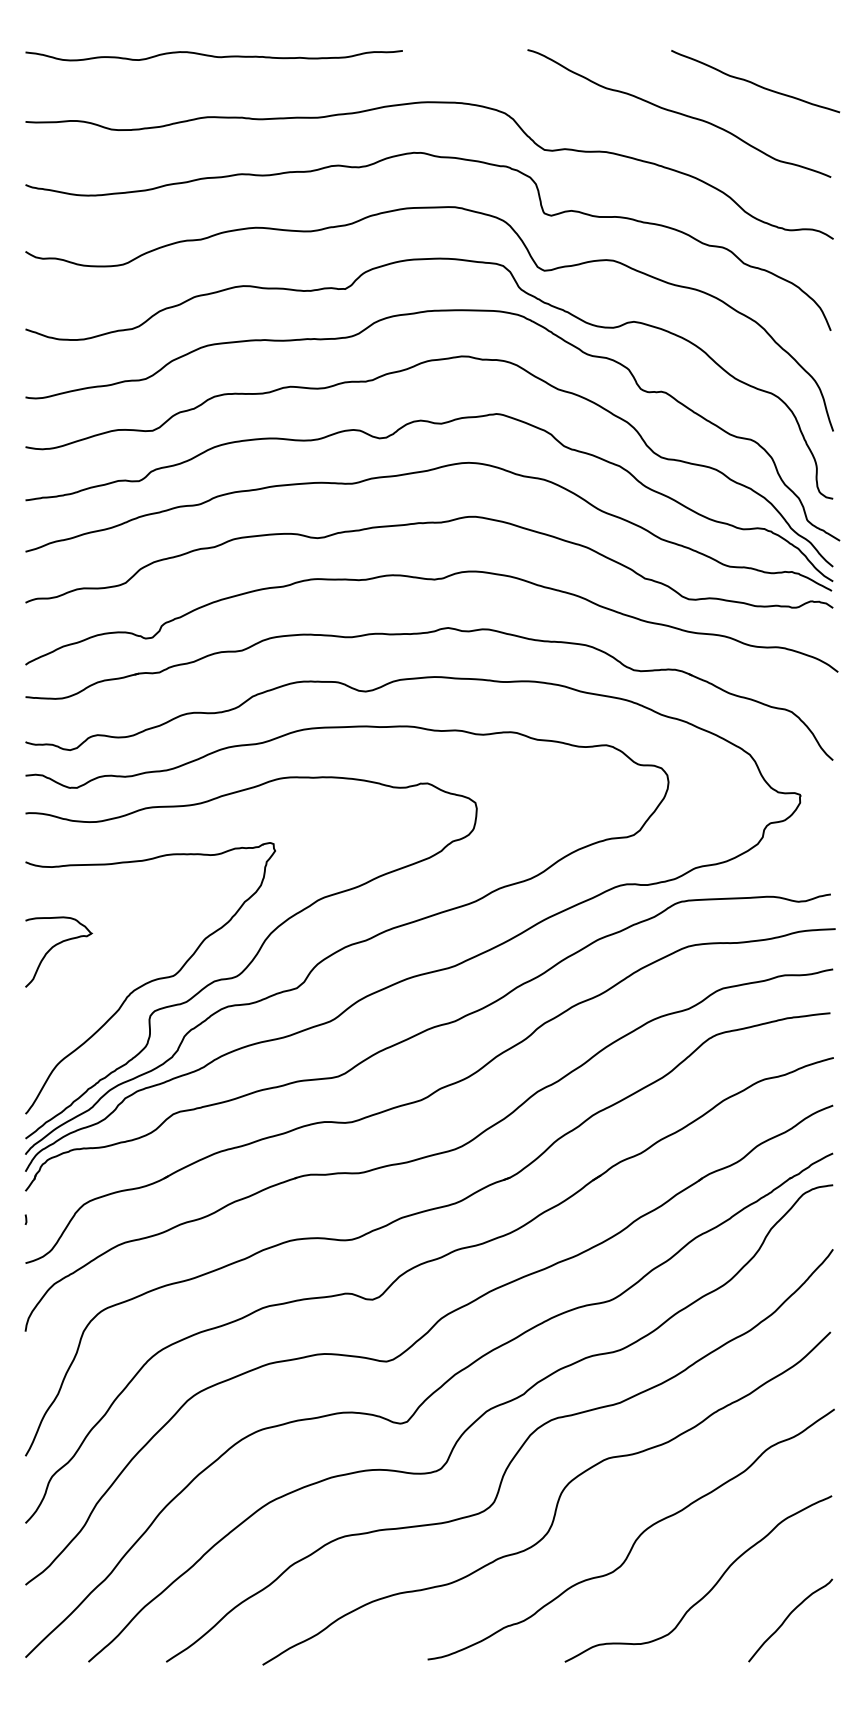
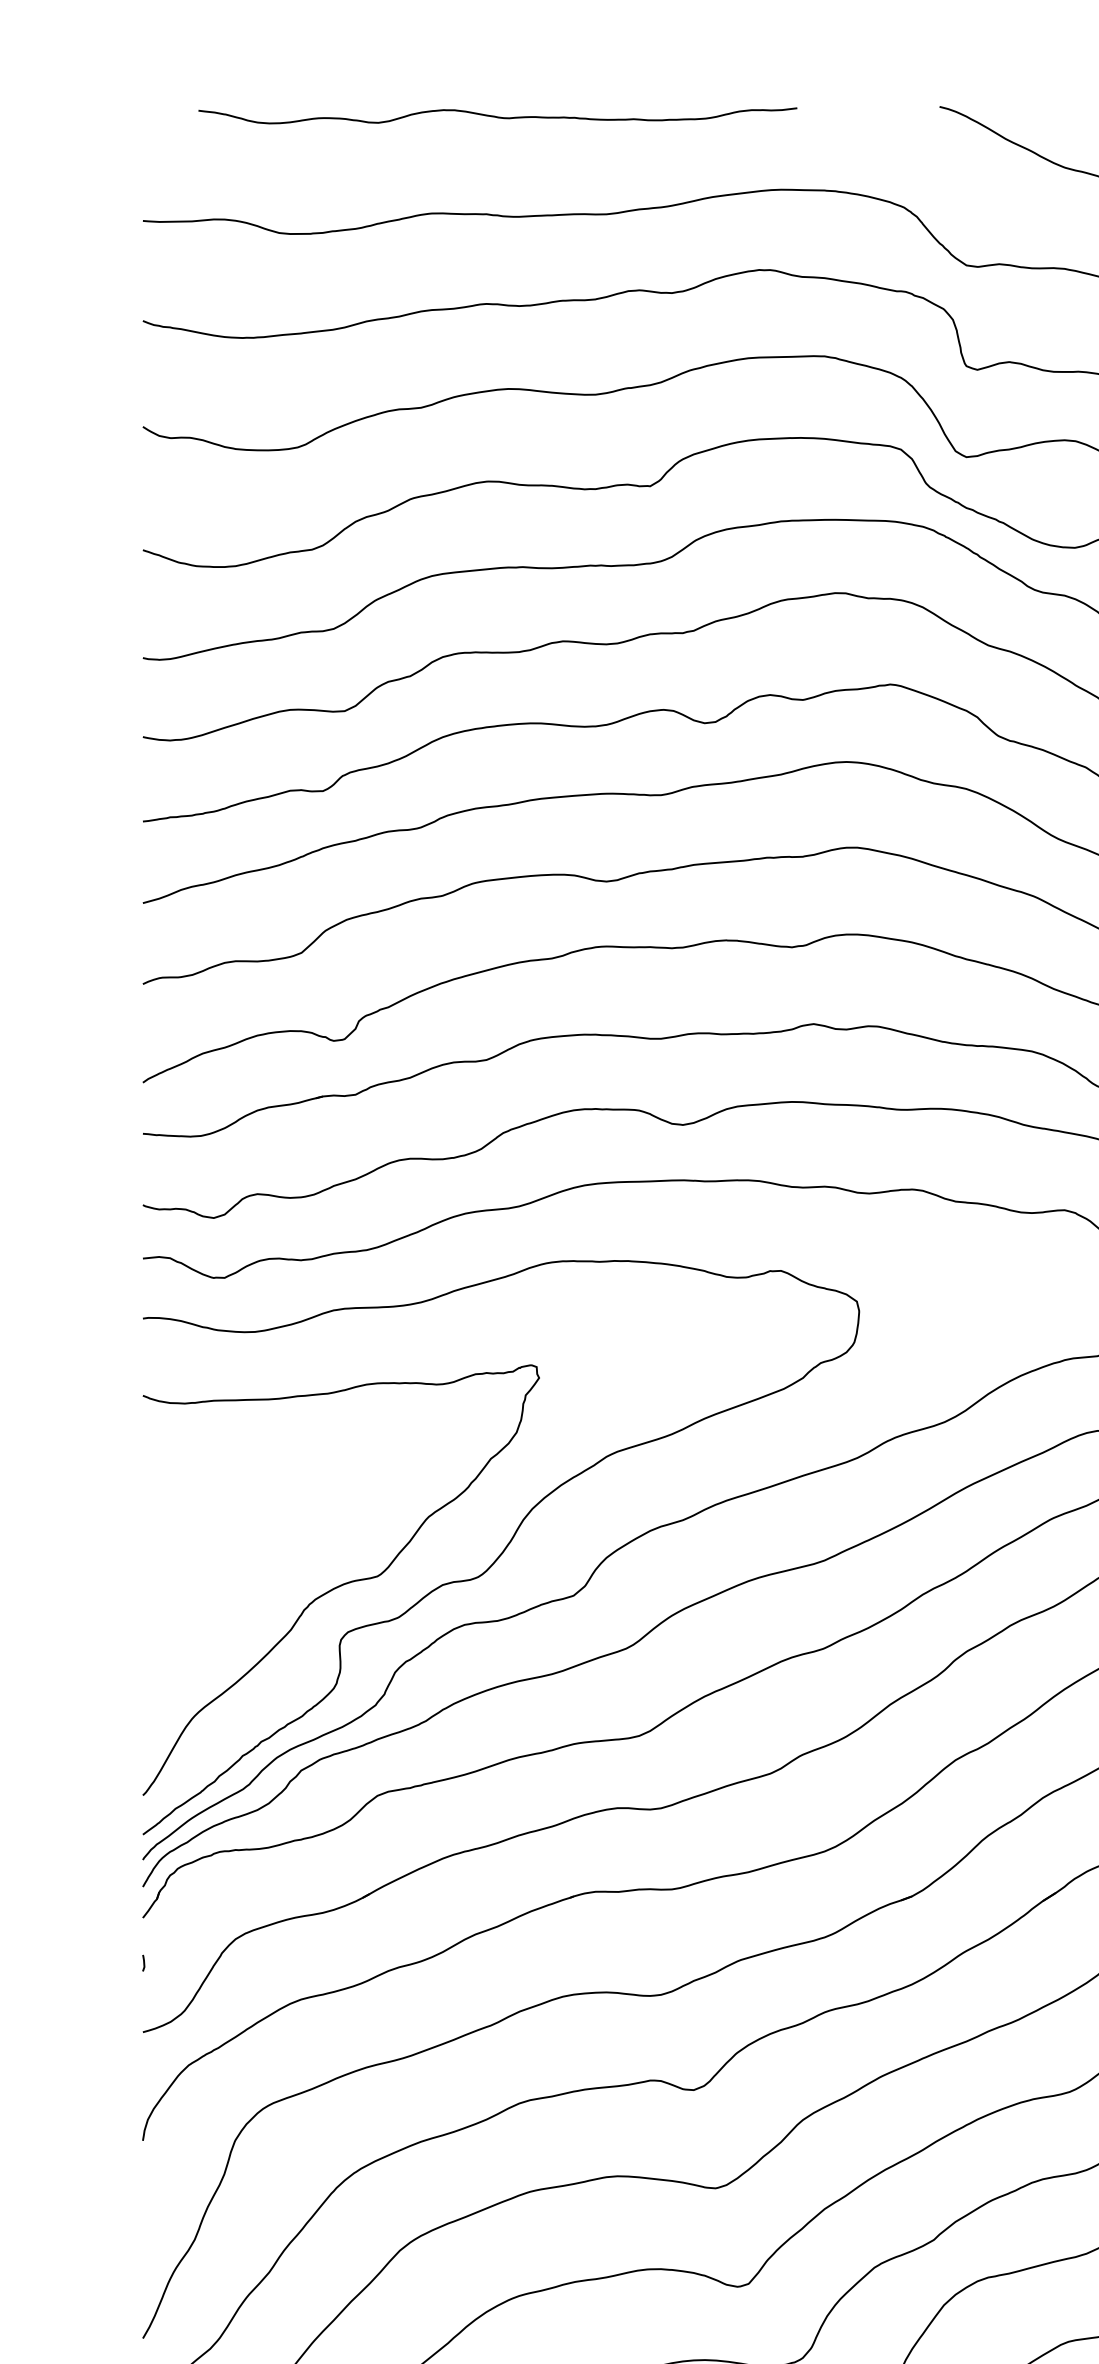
curve: (213, 55) -> (496, 115), moved
curve: (54, 947) -> (188, 1531), removed

